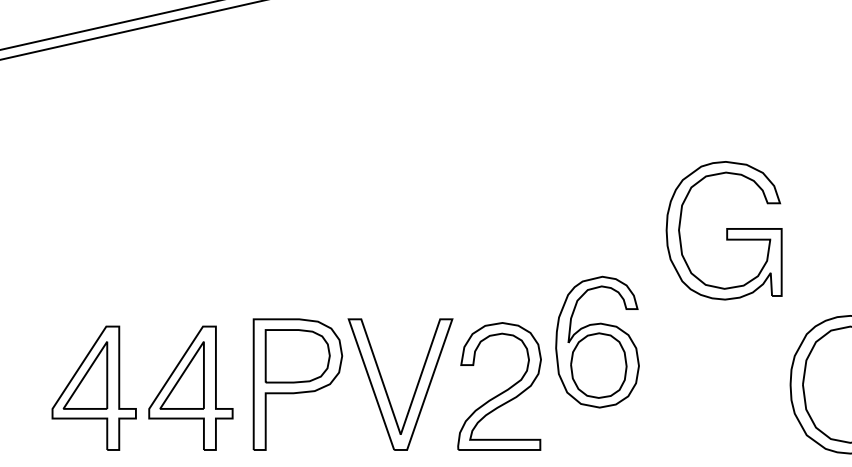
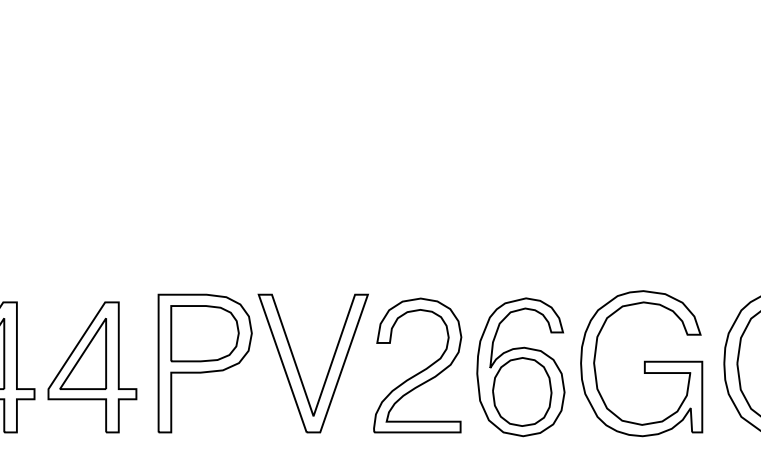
part: (723, 230) -> (640, 363), moved
part: (597, 341) -> (520, 366), moved

